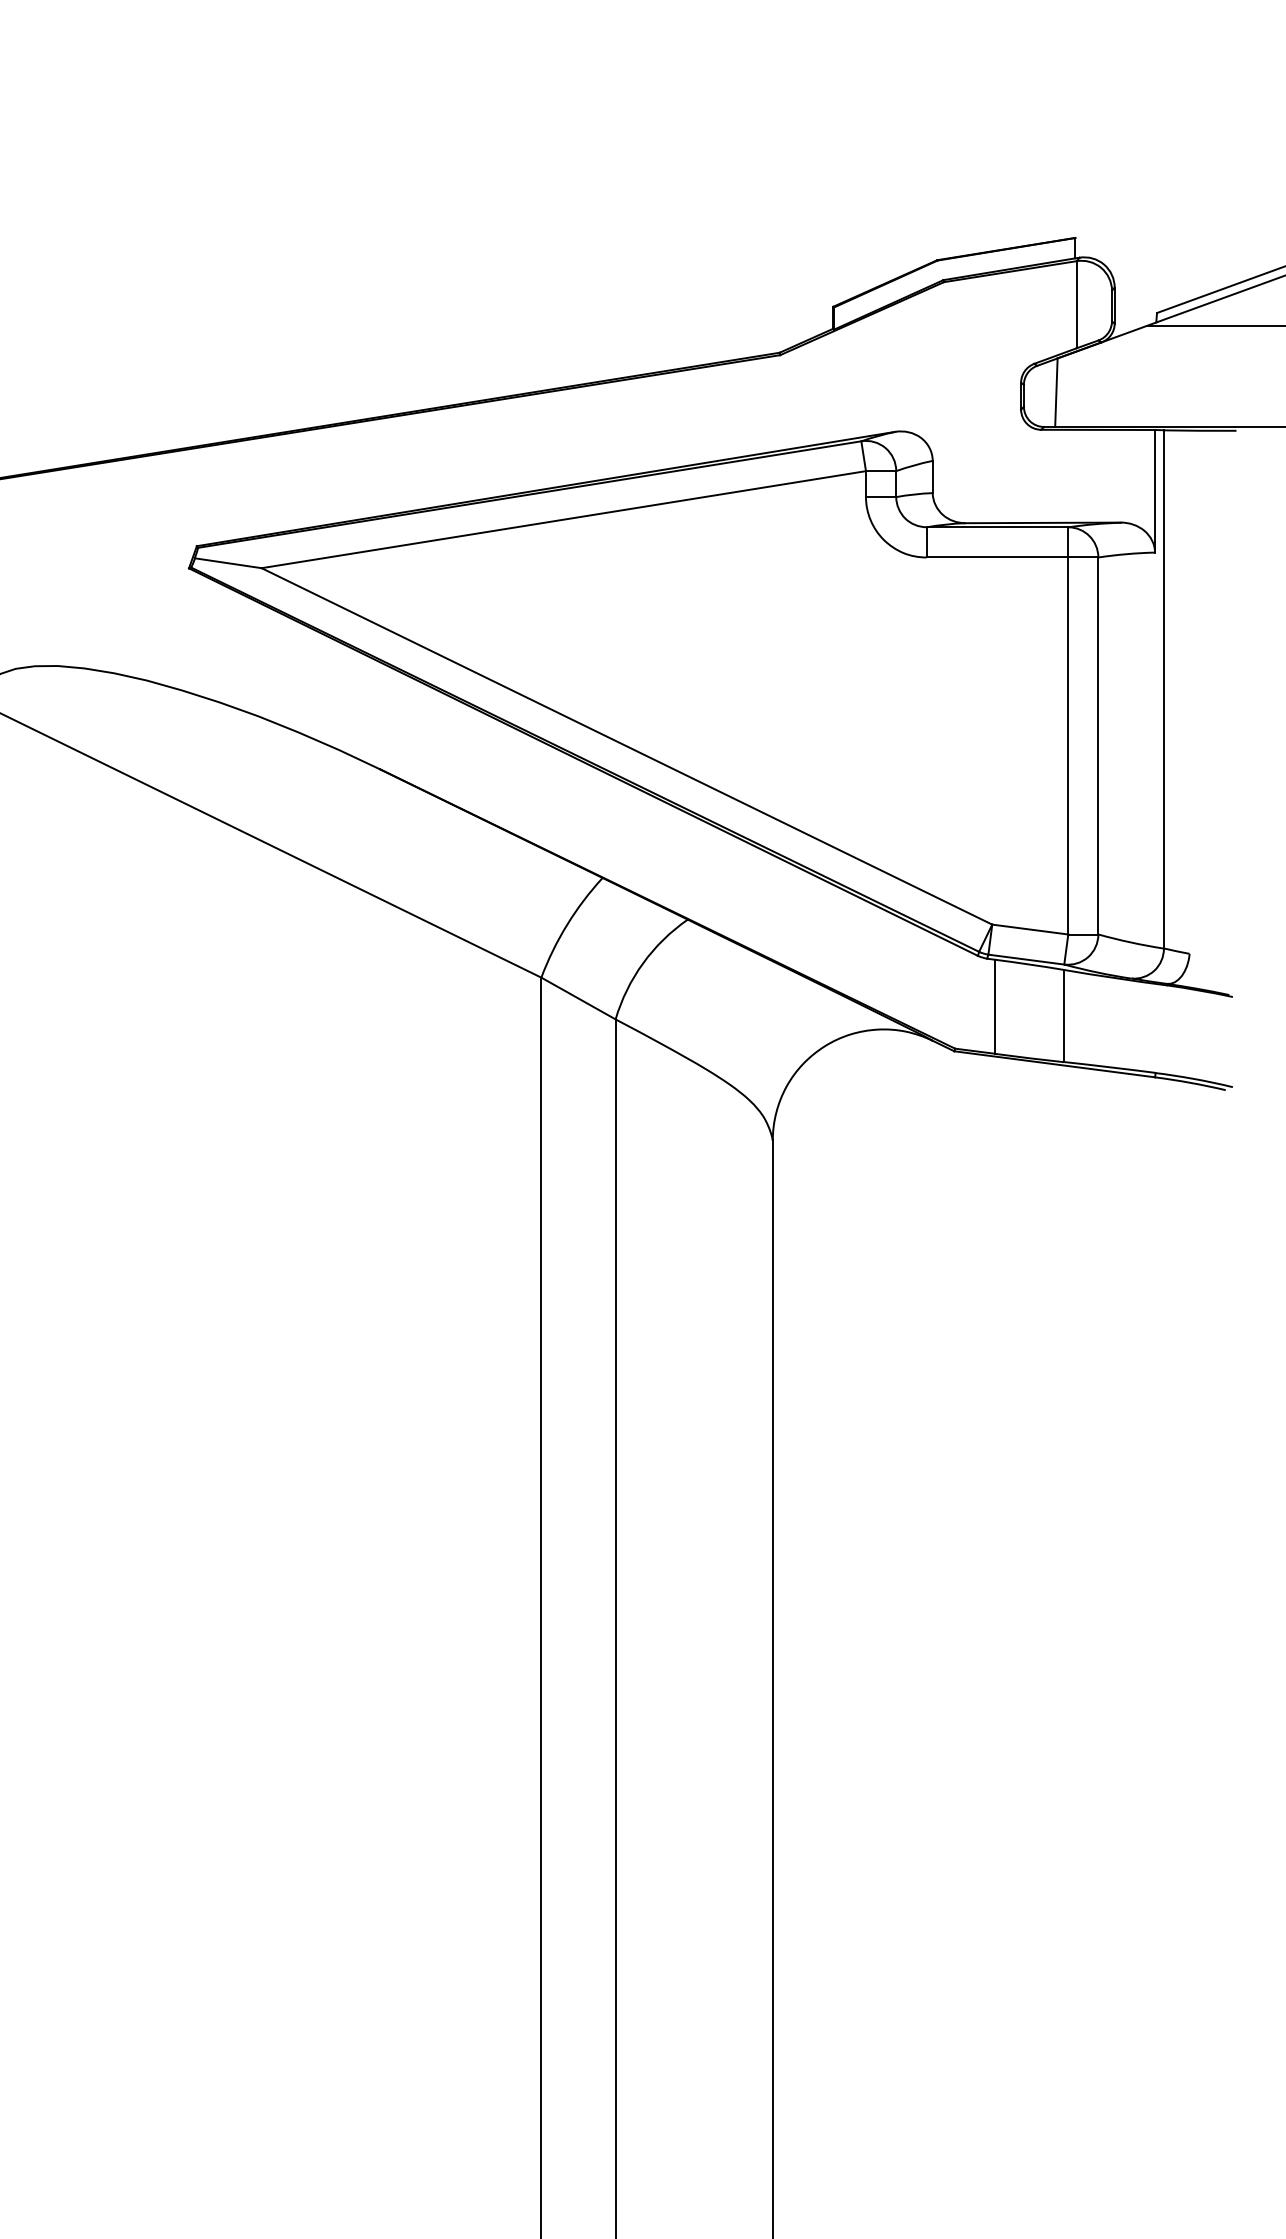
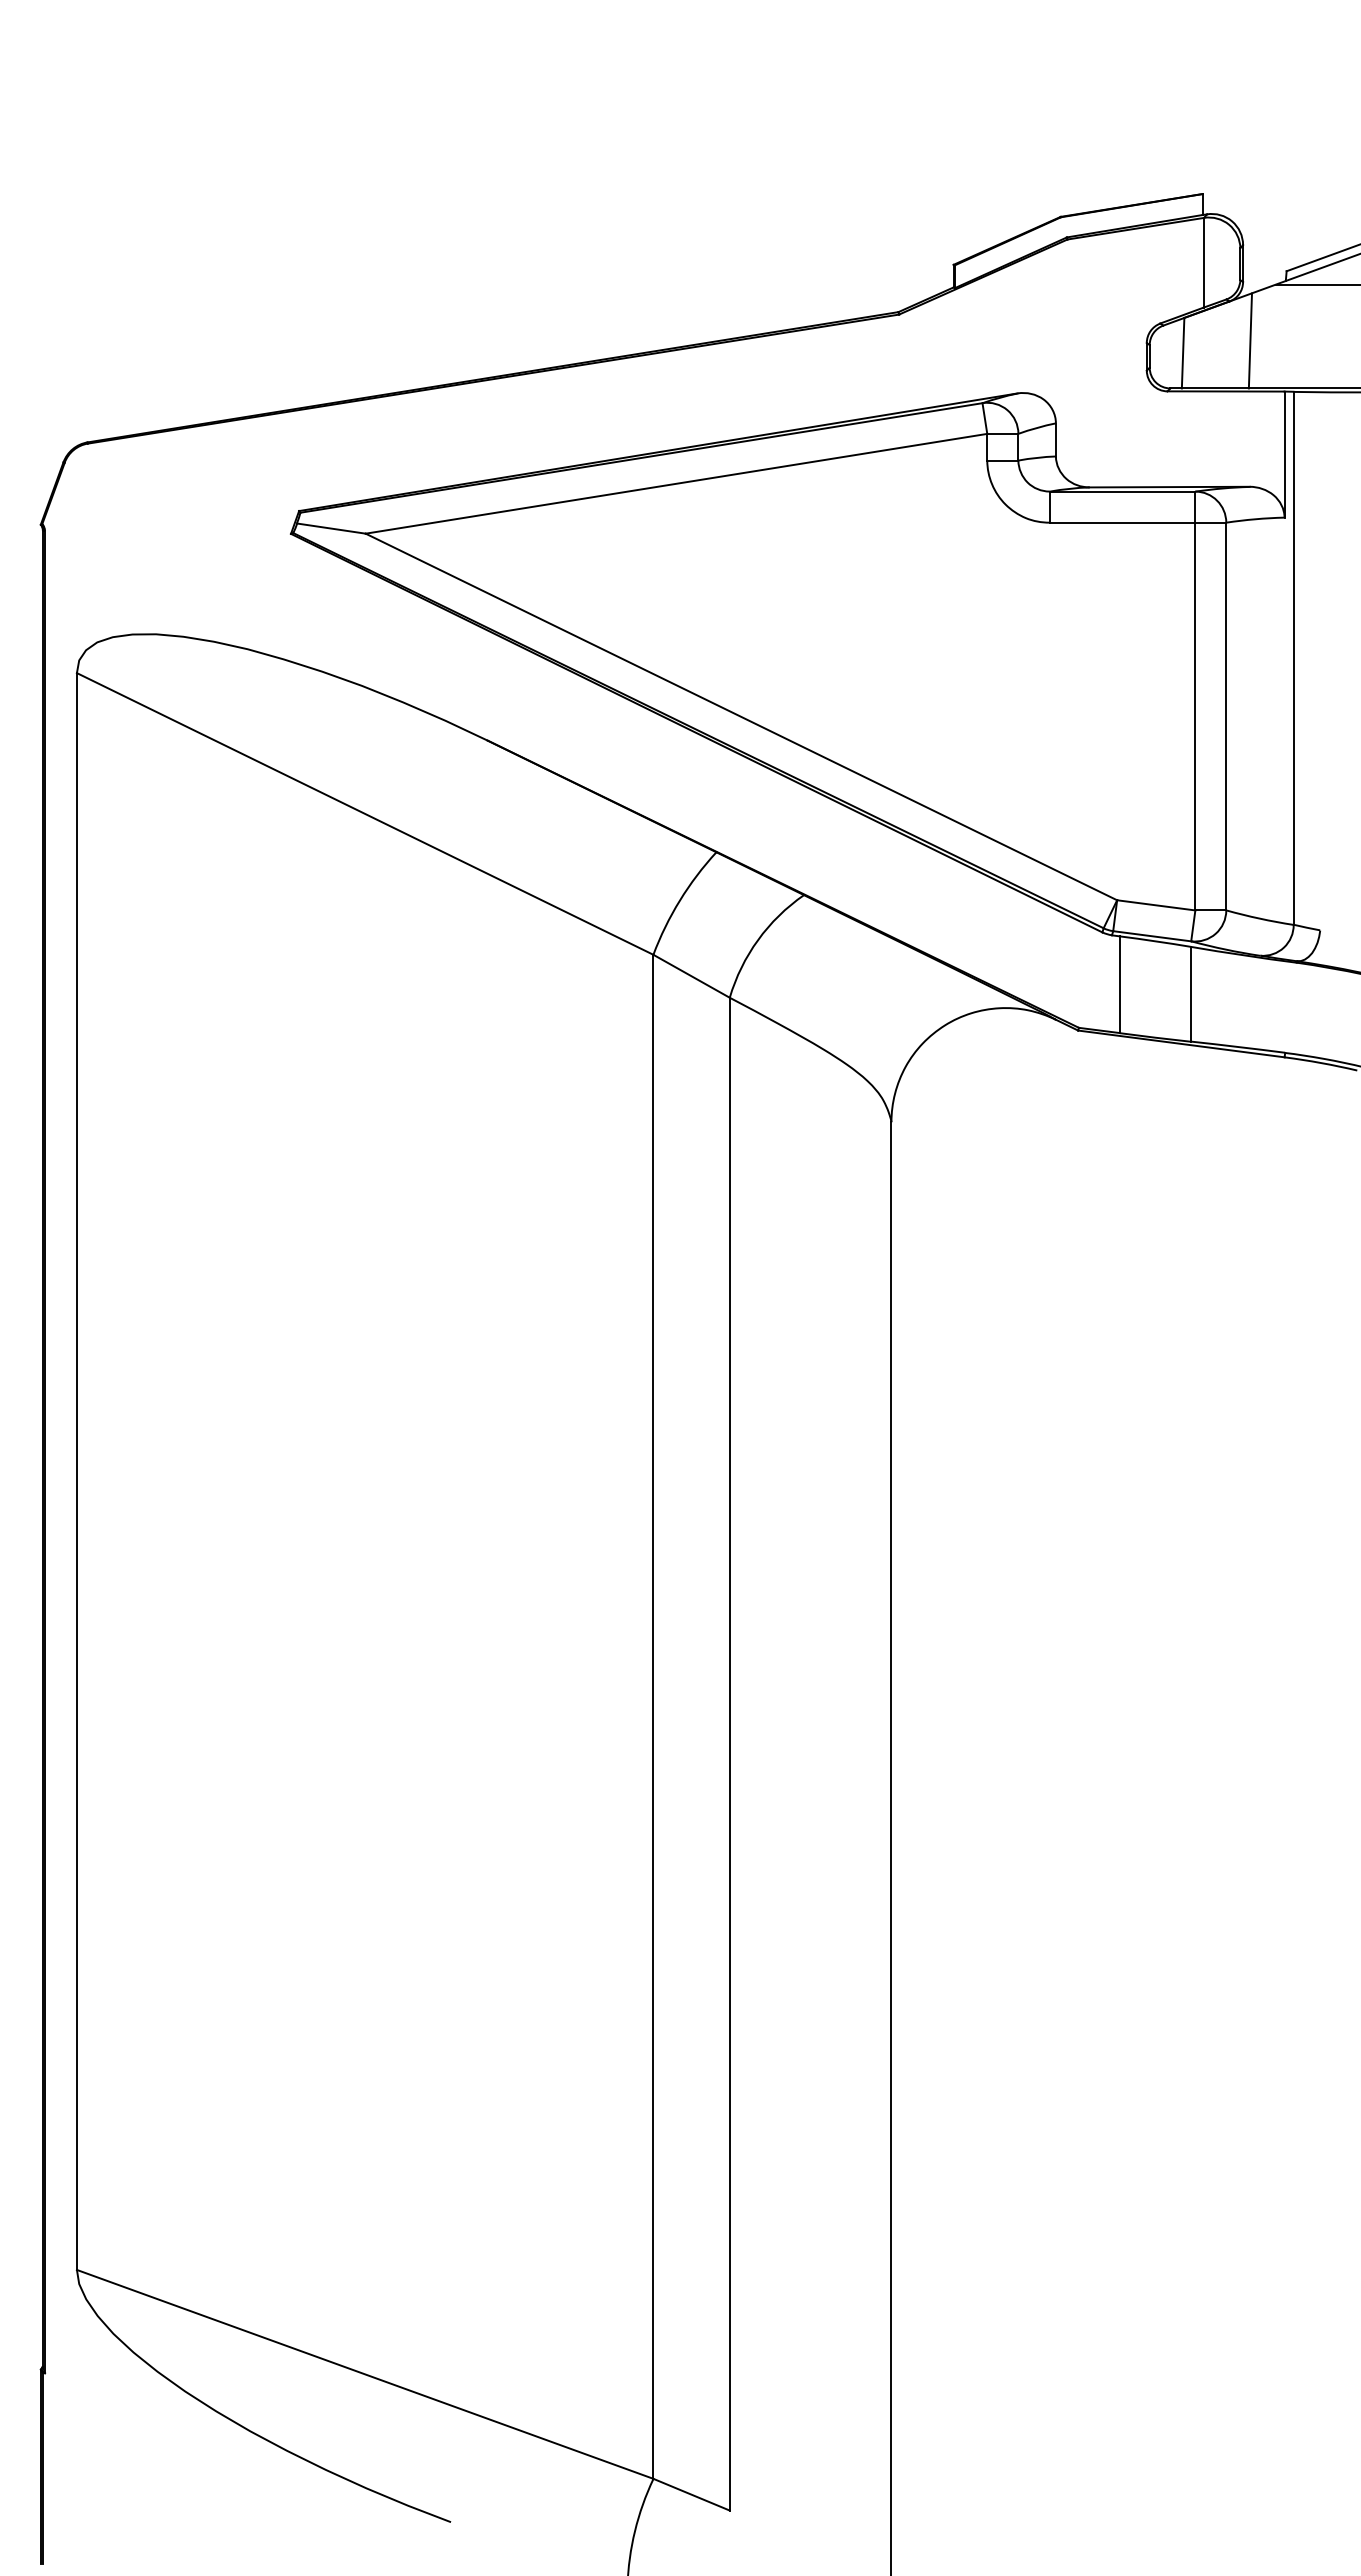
line: (1121, 380) -> (1250, 340), added

